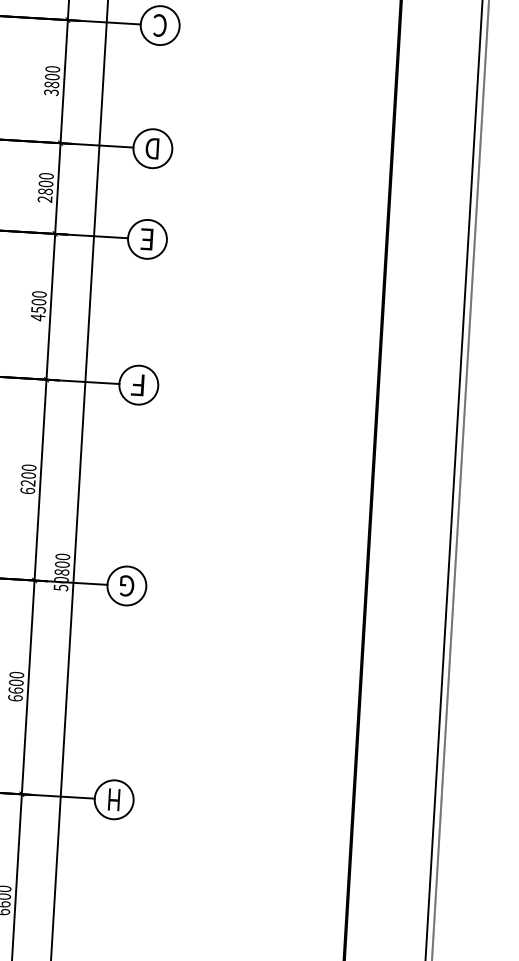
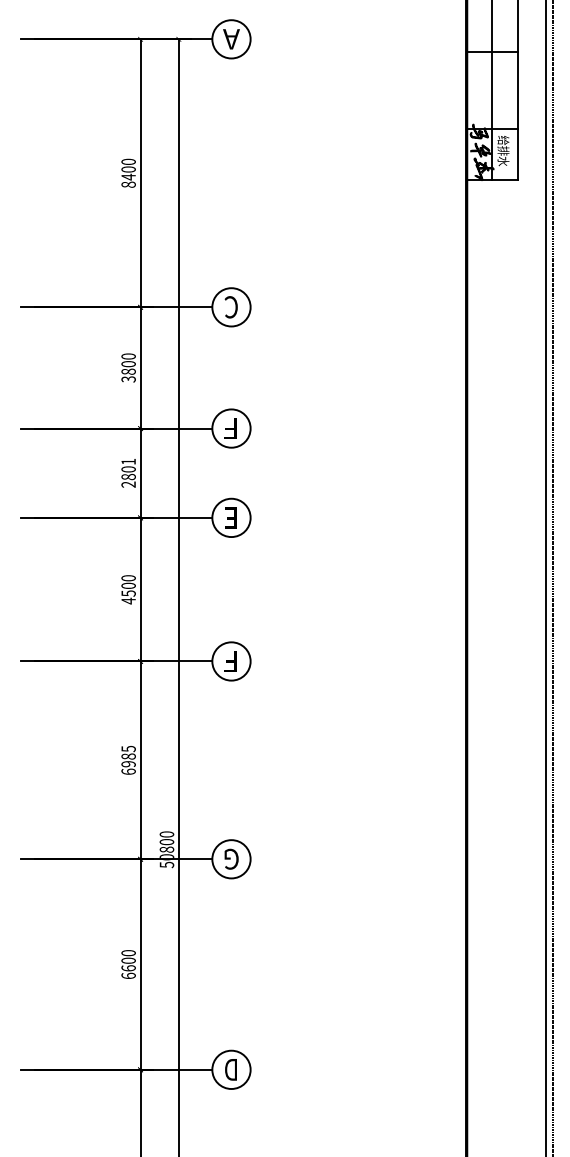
text: (151, 148) -> (230, 428), D -> F
text: (46, 175) -> (128, 461), 2800 -> 2801
text: (28, 475) -> (128, 756), 6200 -> 6985
text: (113, 799) -> (230, 1069), H -> D

